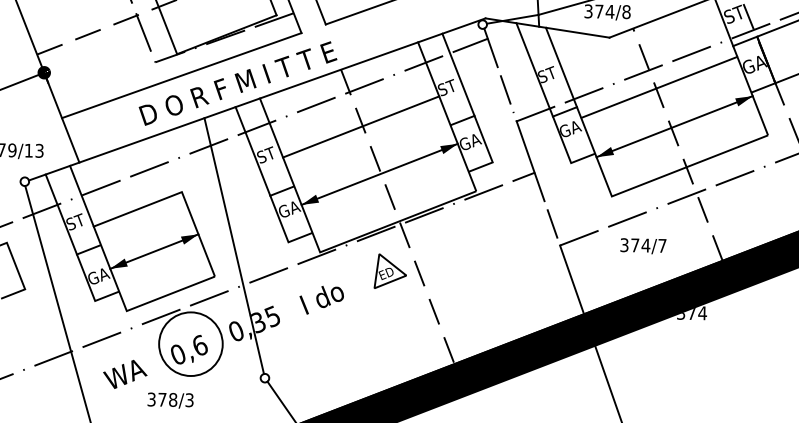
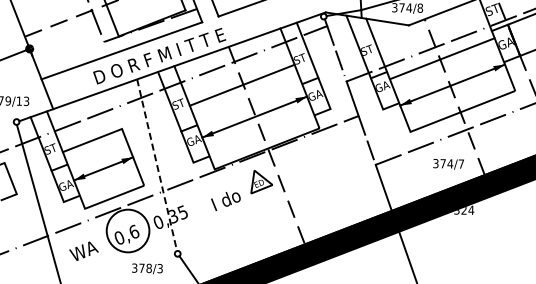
line: (234, 246) -> (157, 165), solid -> dashed
text: (643, 246) -> (448, 164), moved
text: (321, 300) -> (225, 201), moved
text: (690, 313) -> (463, 210), 374 -> 324
text: (170, 400) -> (147, 268), moved

